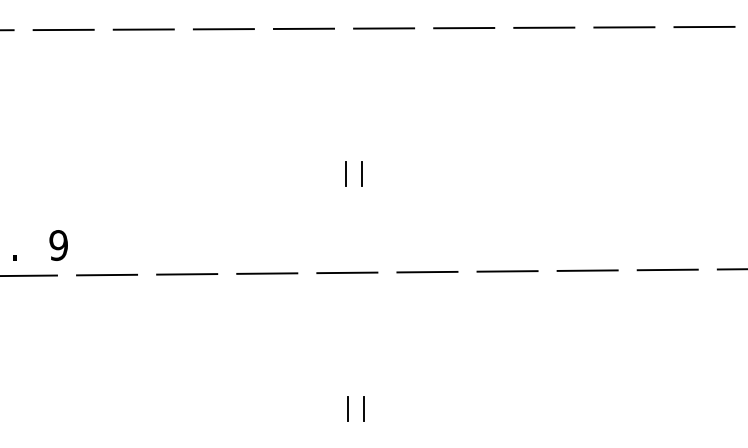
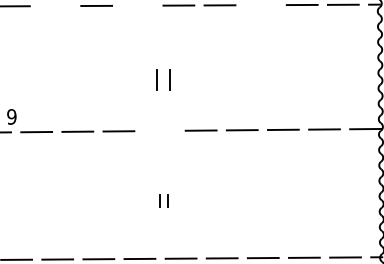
line: (303, 28) -> (137, 5), removed
line: (543, 28) -> (260, 5), removed
line: (143, 30) -> (55, 6), removed
part: (352, 174) -> (162, 80), size x1.6
line: (346, 271) -> (159, 130), removed

